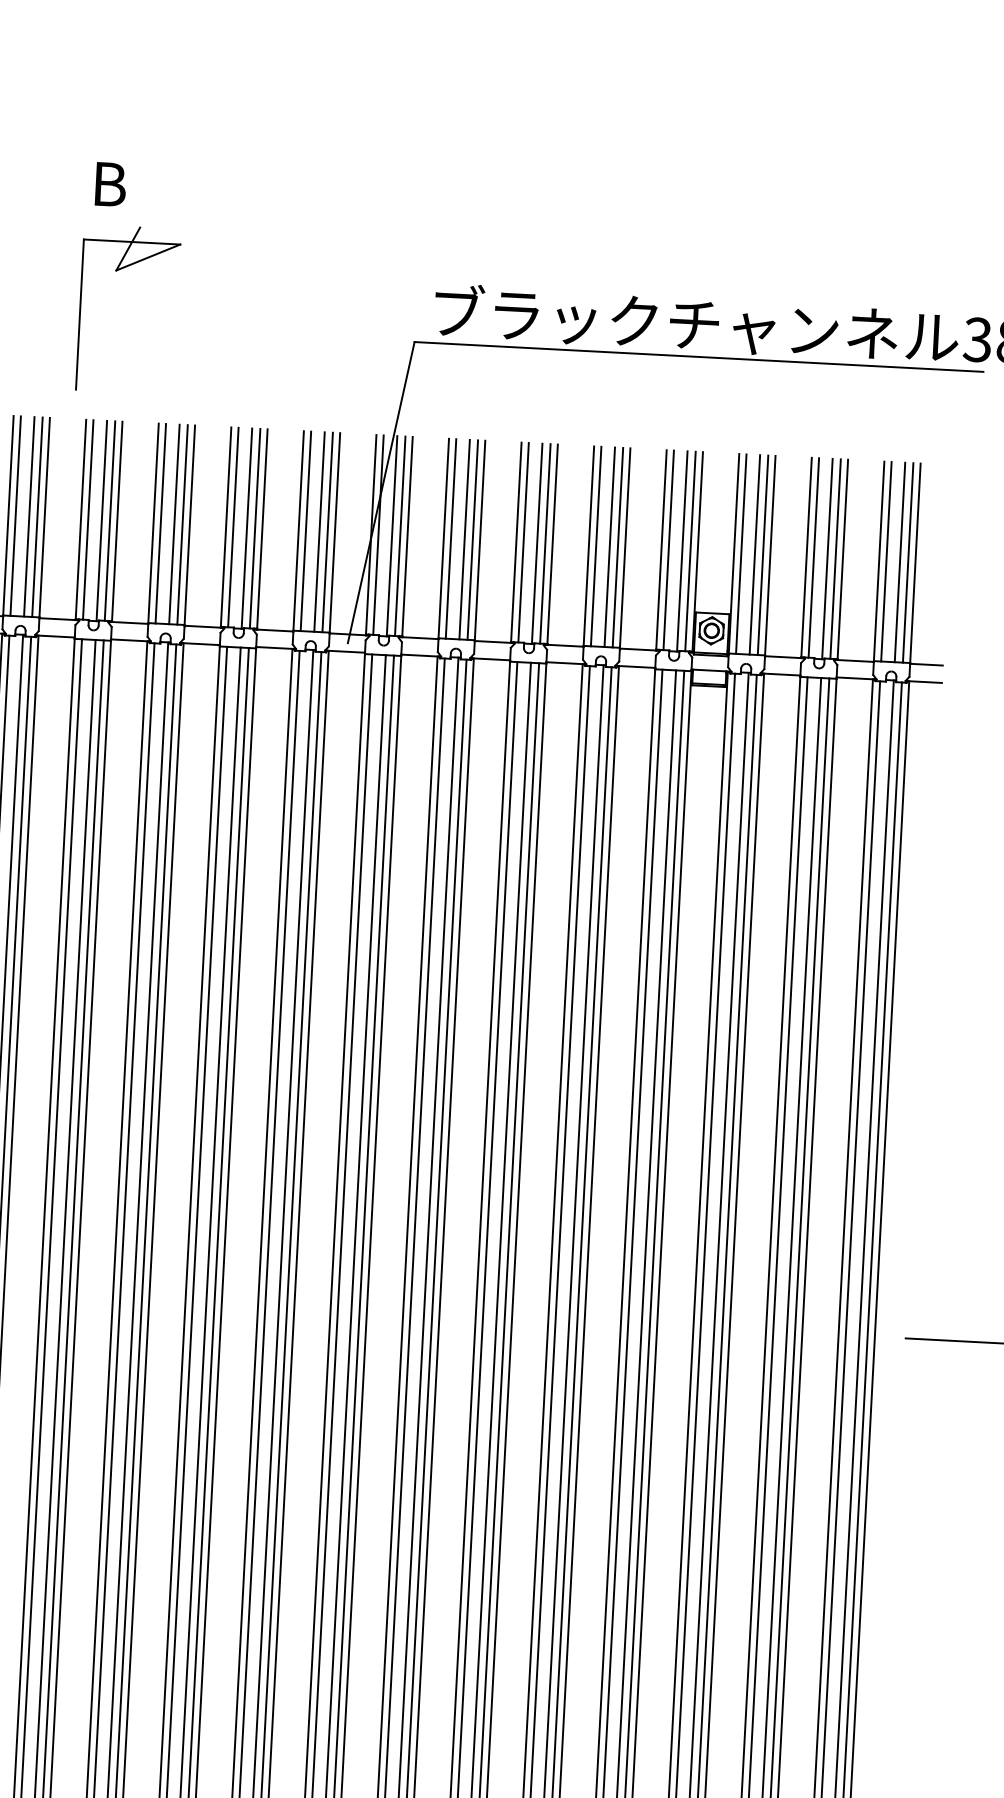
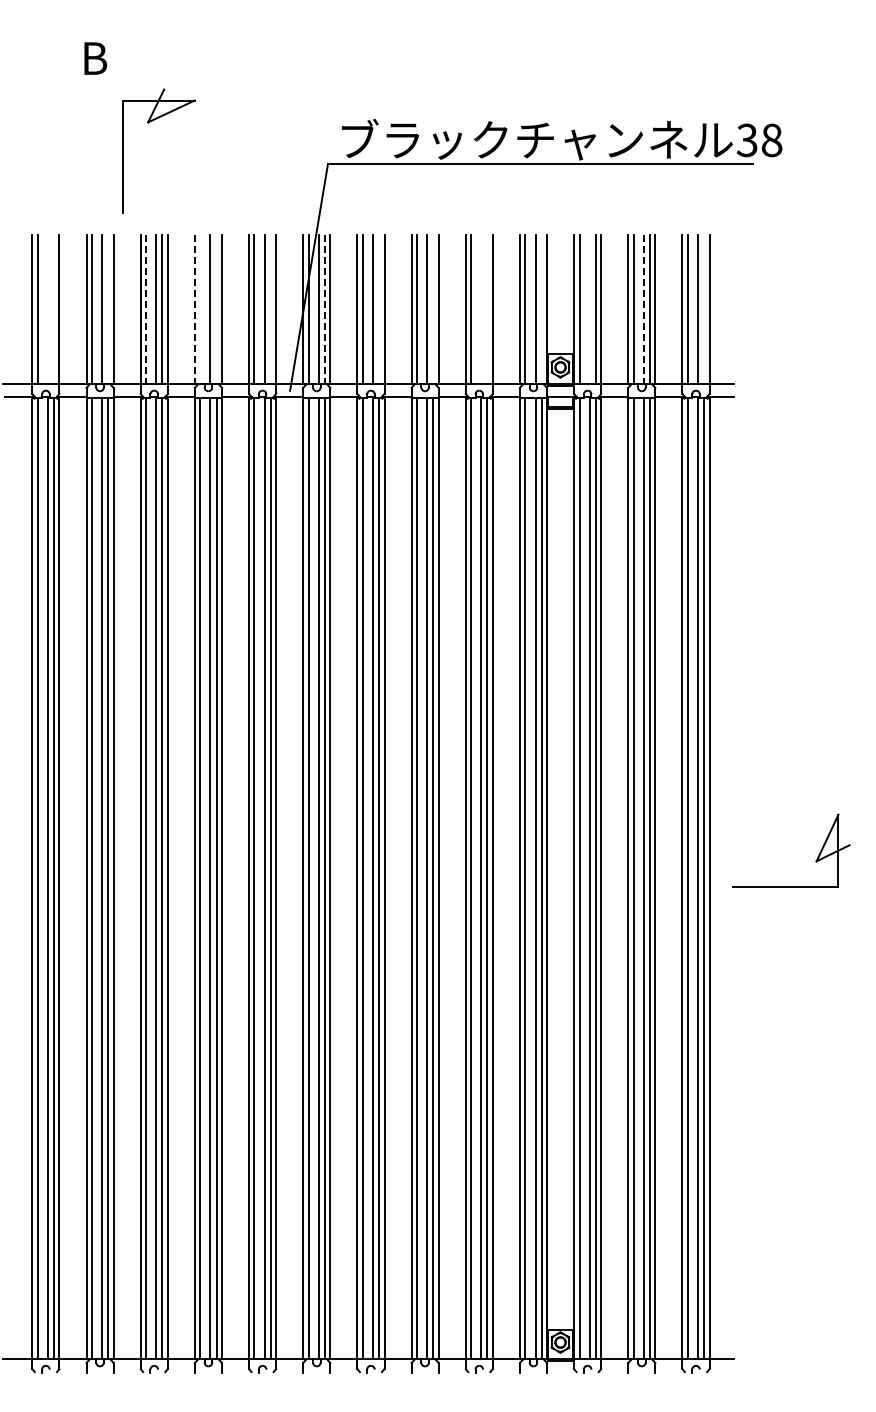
part: (116, 272) -> (148, 123), moved
line: (28, 515) -> (47, 308), removed
line: (38, 516) -> (54, 308), removed
line: (110, 520) -> (108, 308), removed
line: (161, 524) -> (146, 309), solid -> dashed
line: (233, 526) -> (200, 308), removed
line: (225, 527) -> (194, 309), solid -> dashed
line: (255, 527) -> (216, 308), removed
line: (327, 531) -> (270, 308), removed
line: (399, 536) -> (324, 309), solid -> dashed
line: (473, 539) -> (379, 308), removed
line: (545, 542) -> (433, 308), removed
line: (610, 546) -> (481, 308), removed
line: (618, 546) -> (487, 308), removed
line: (690, 550) -> (541, 308), removed
line: (754, 553) -> (589, 308), removed
line: (826, 559) -> (643, 309), solid -> dashed
line: (908, 562) -> (704, 308), removed

